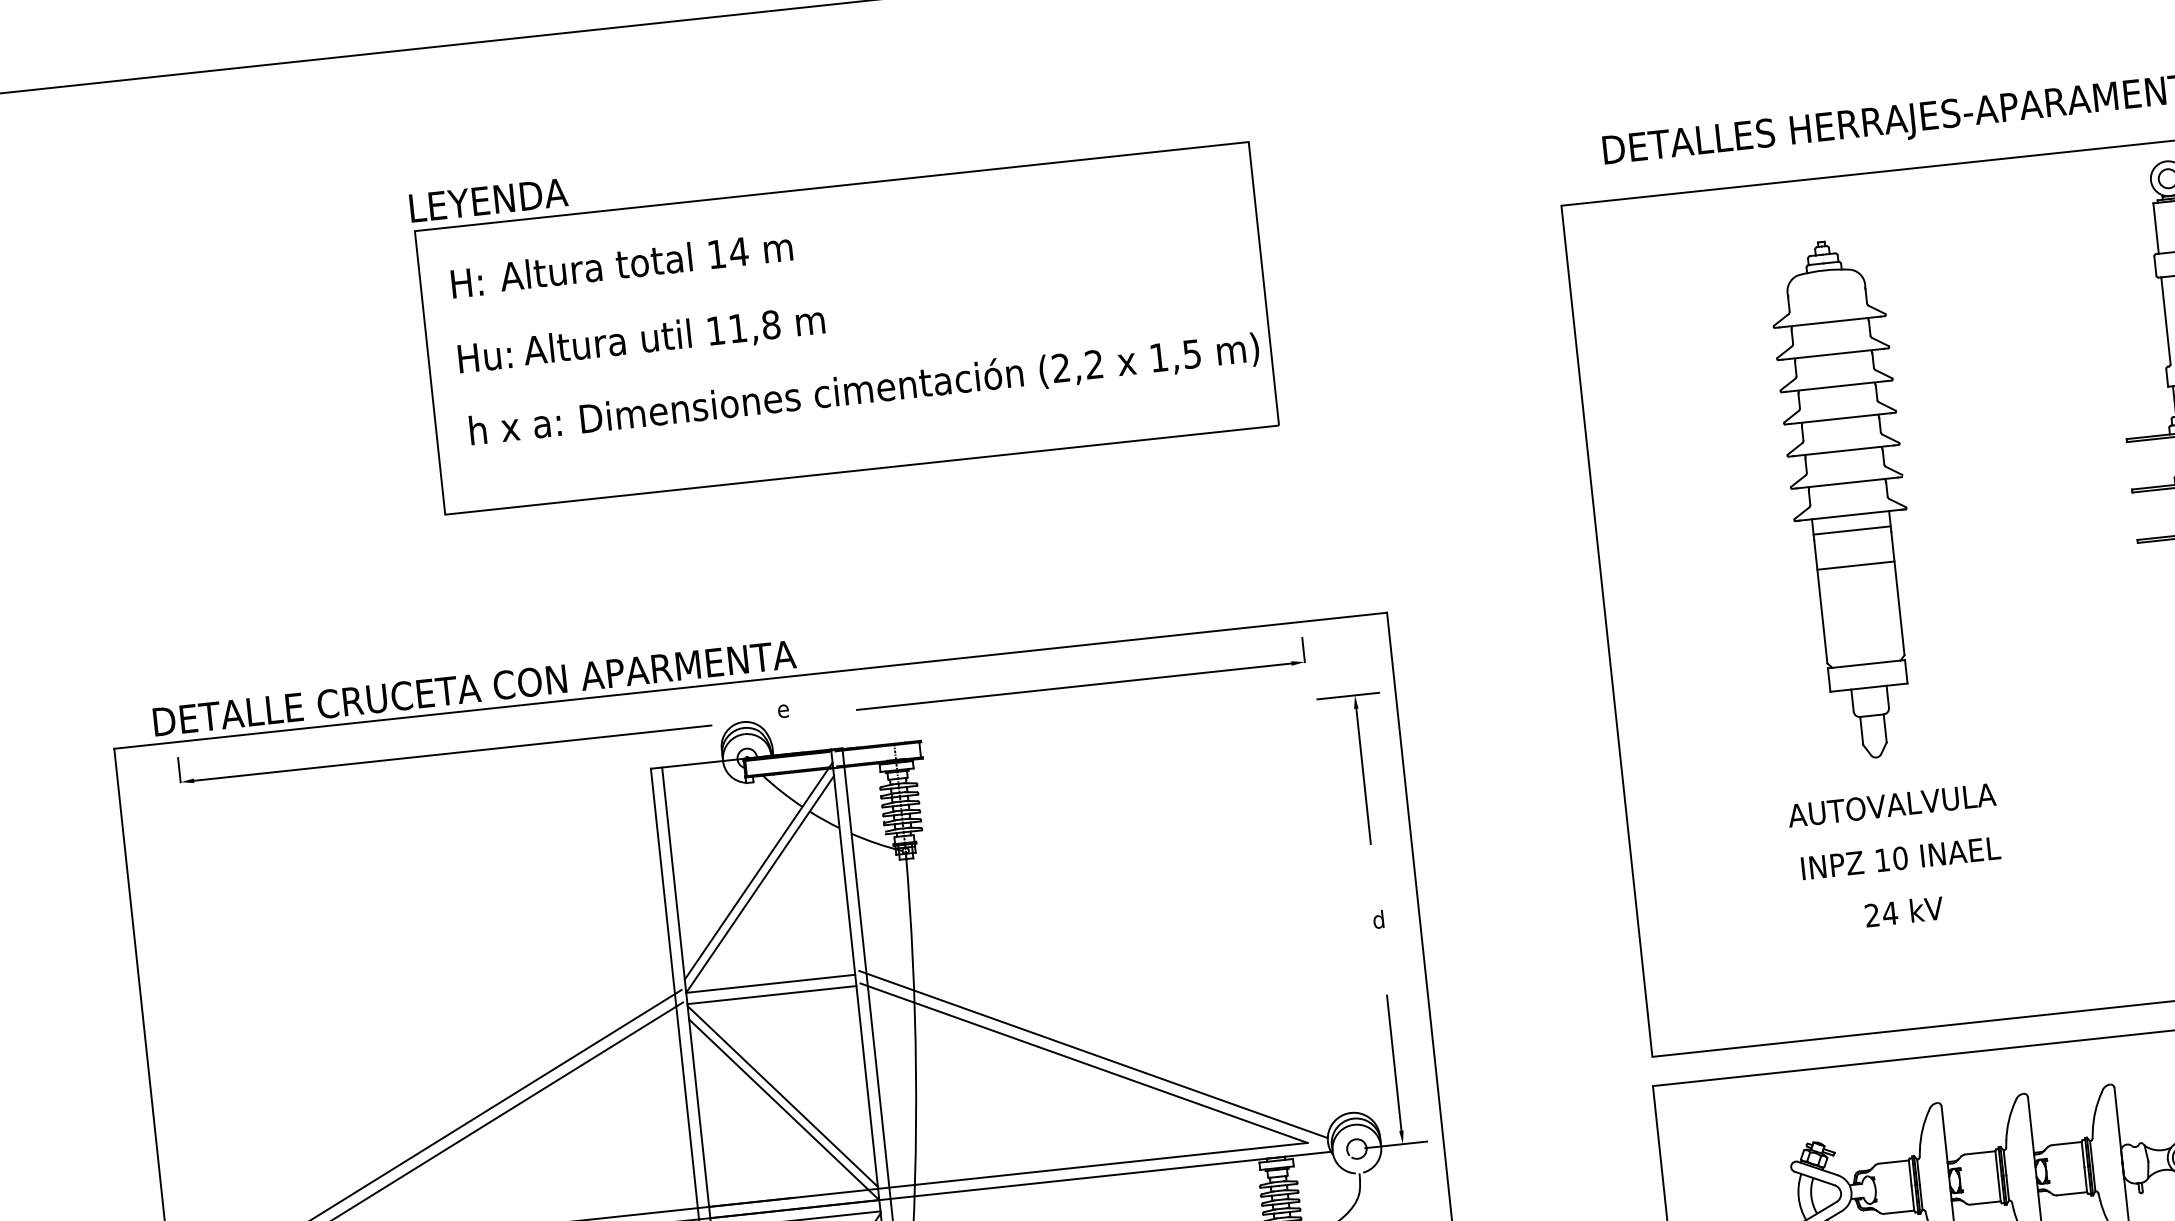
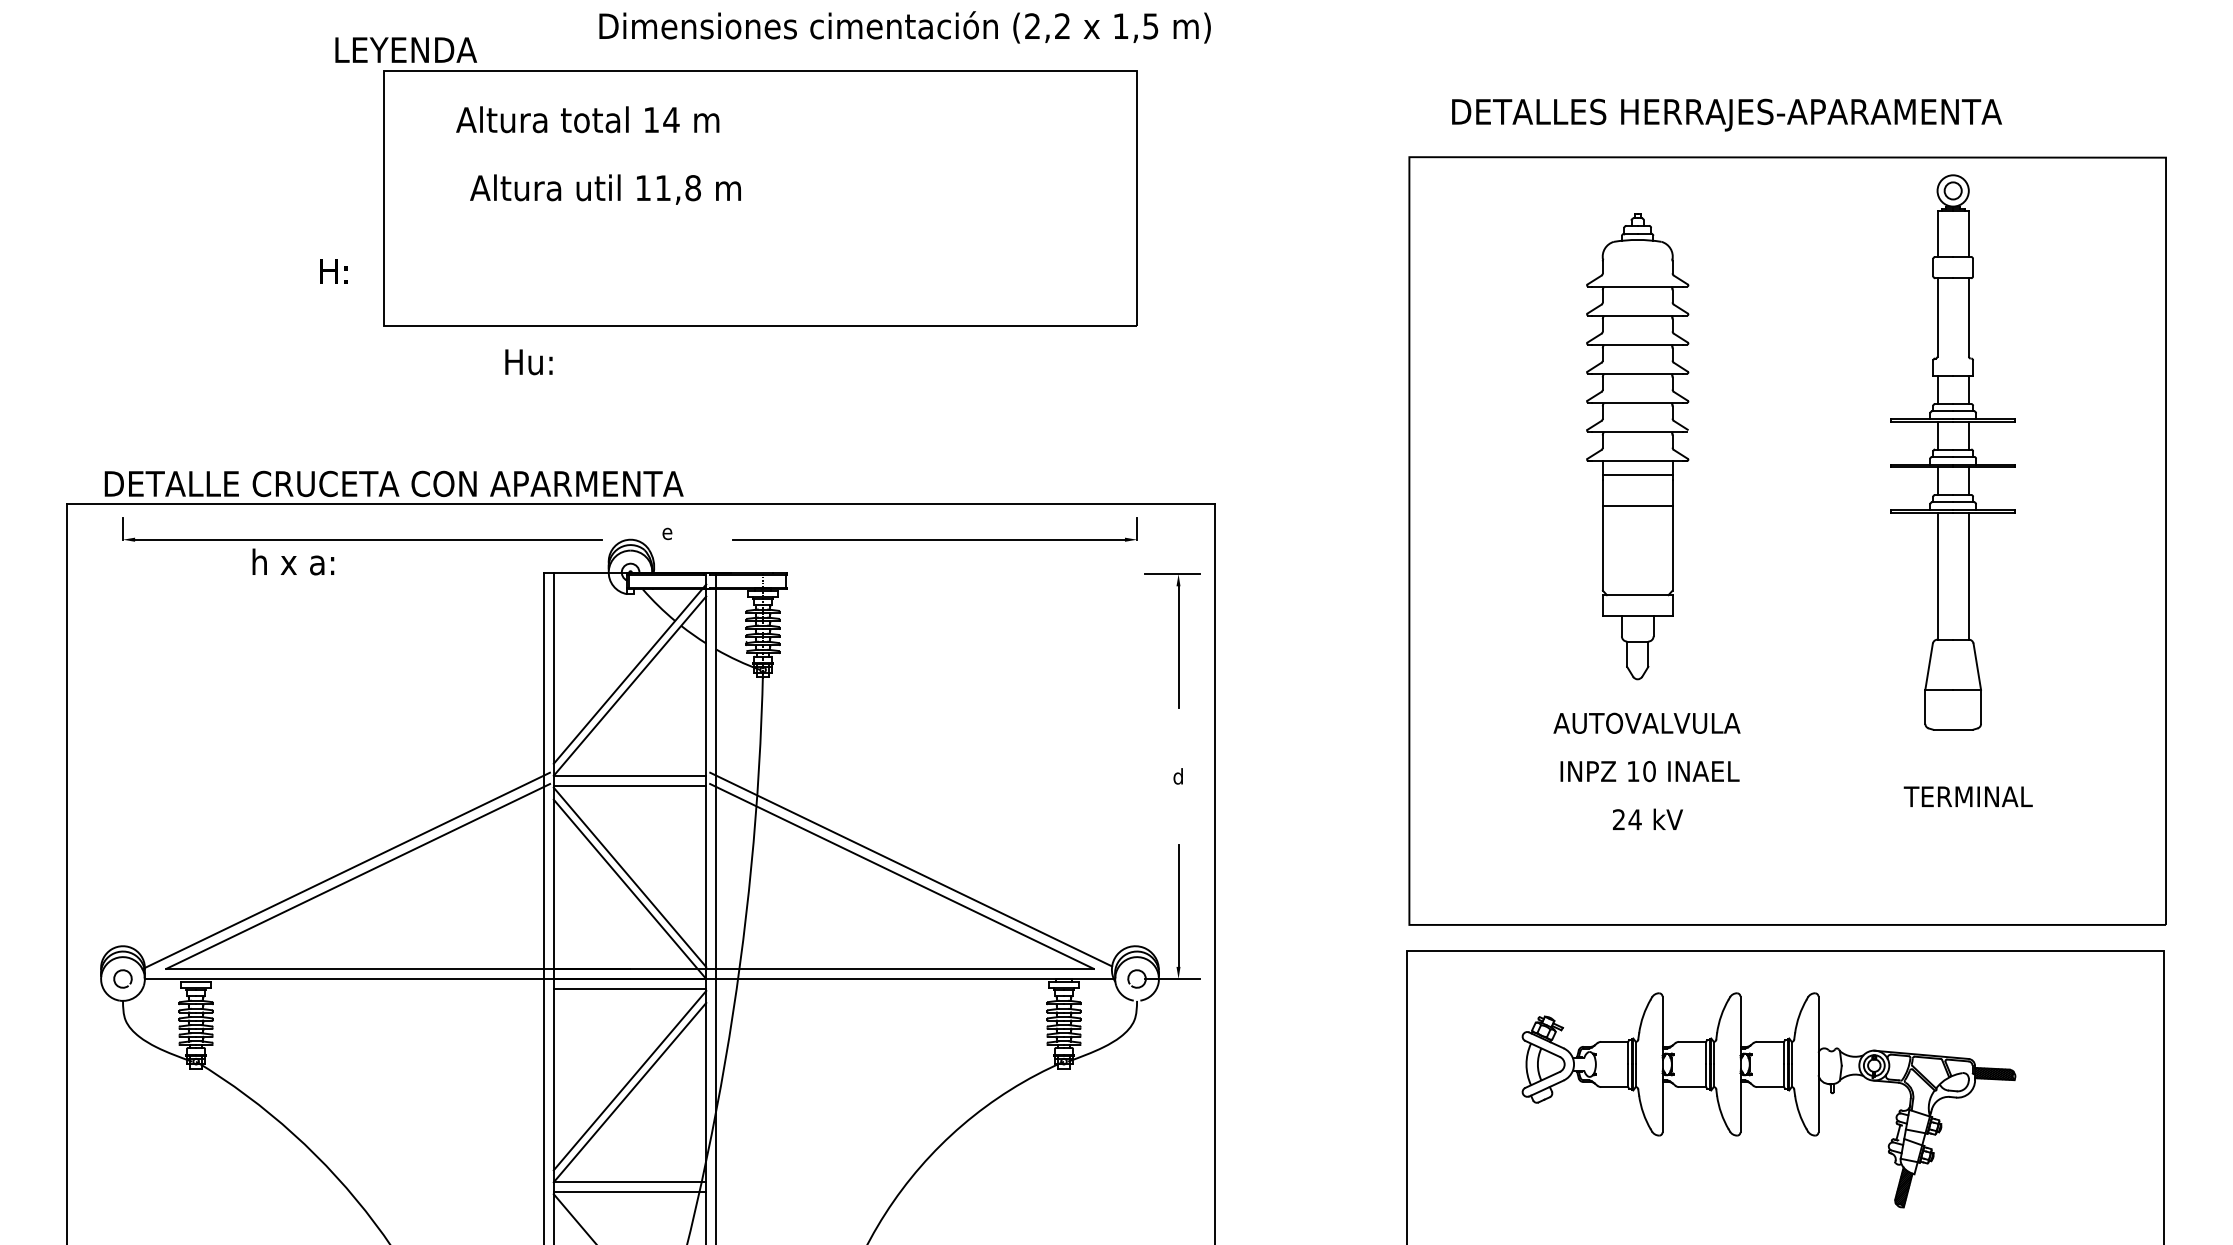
text: (488, 199) -> (406, 49), moved
text: (466, 282) -> (333, 271), moved
text: (484, 357) -> (528, 362), moved
text: (919, 384) -> (904, 27), moved
text: (515, 425) -> (293, 561), moved

